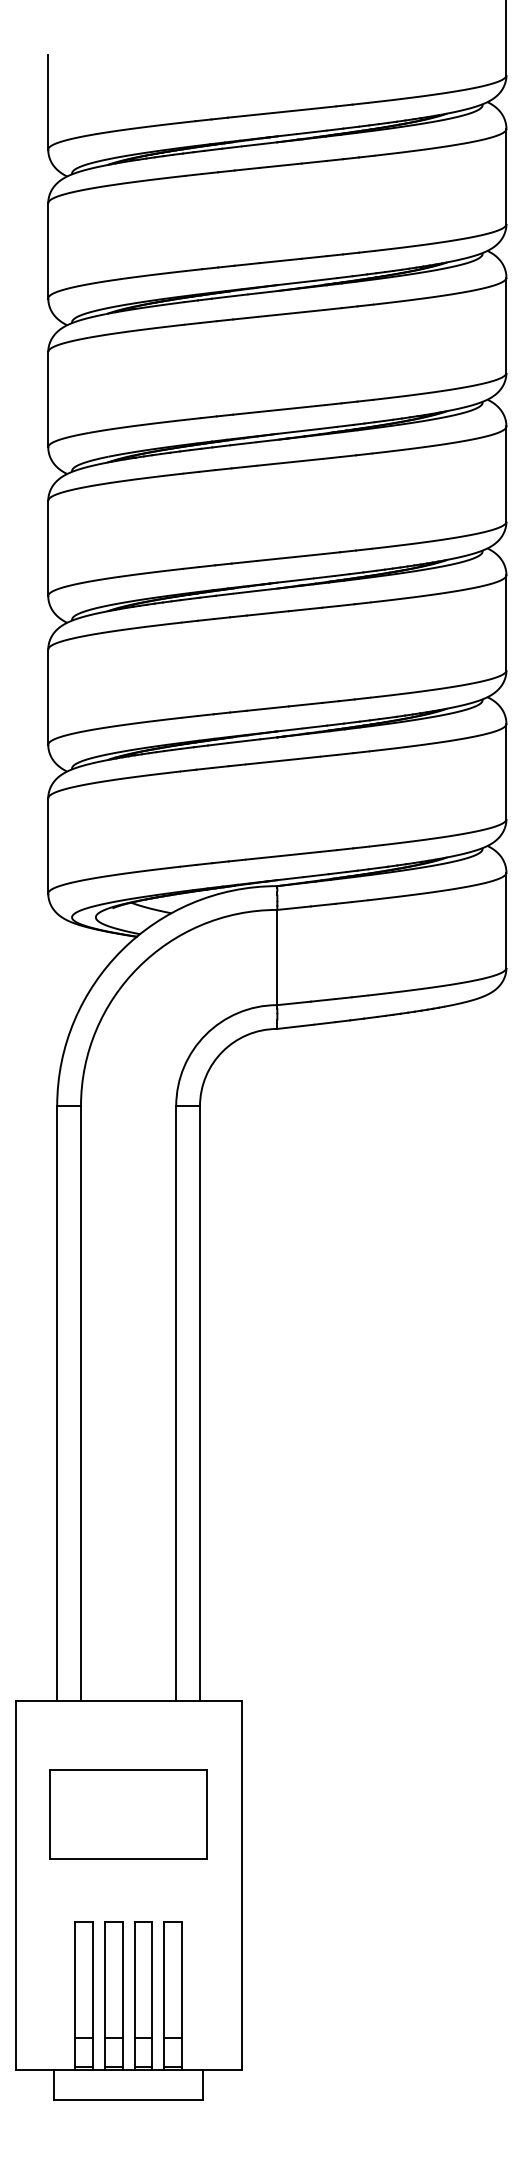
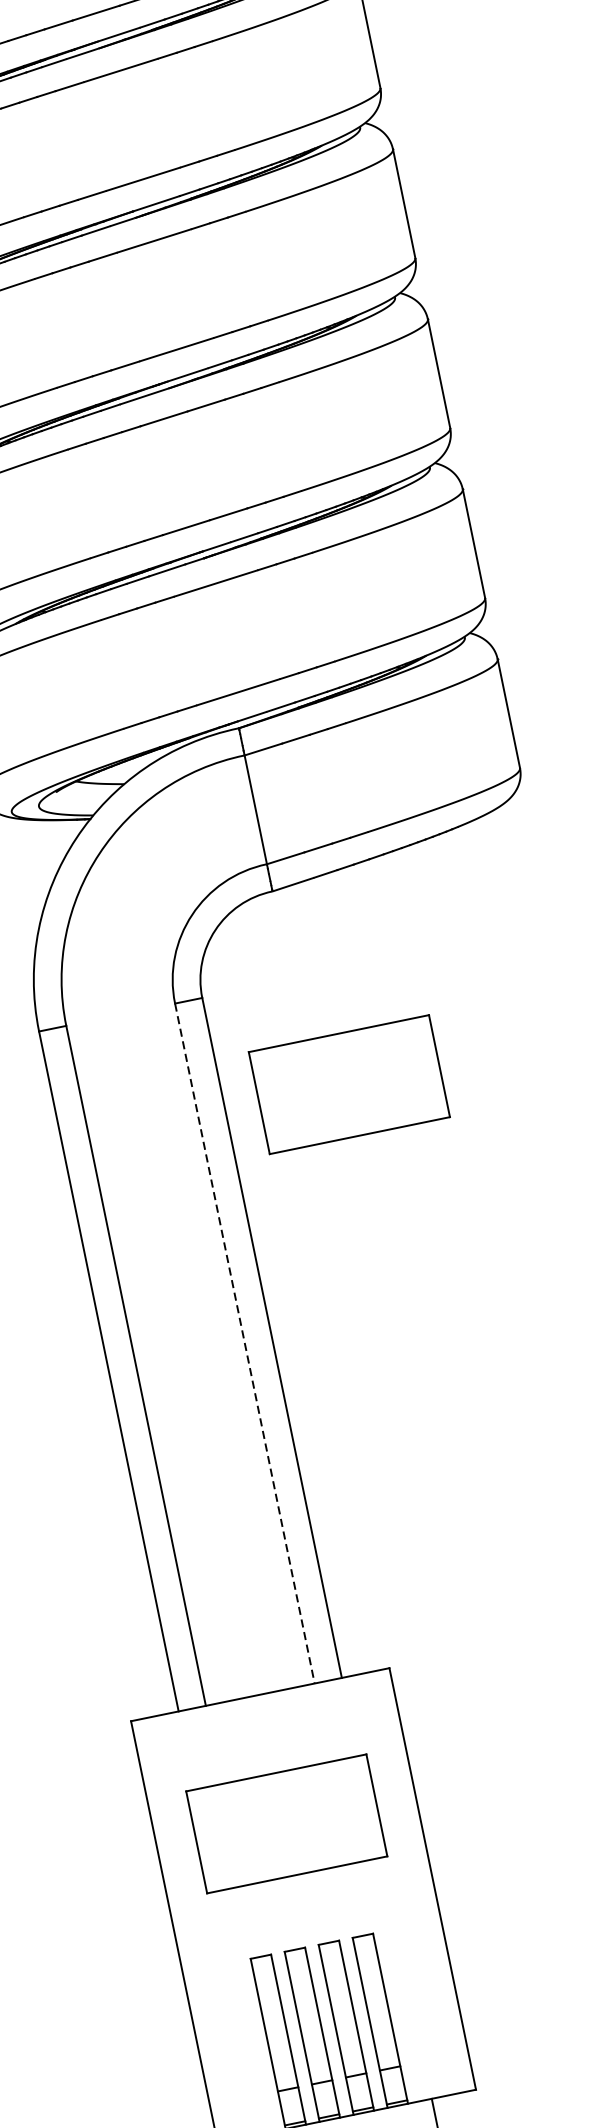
part: (308, 1204) -> (349, 1084), added
line: (176, 1403) -> (245, 1343), solid -> dashed

